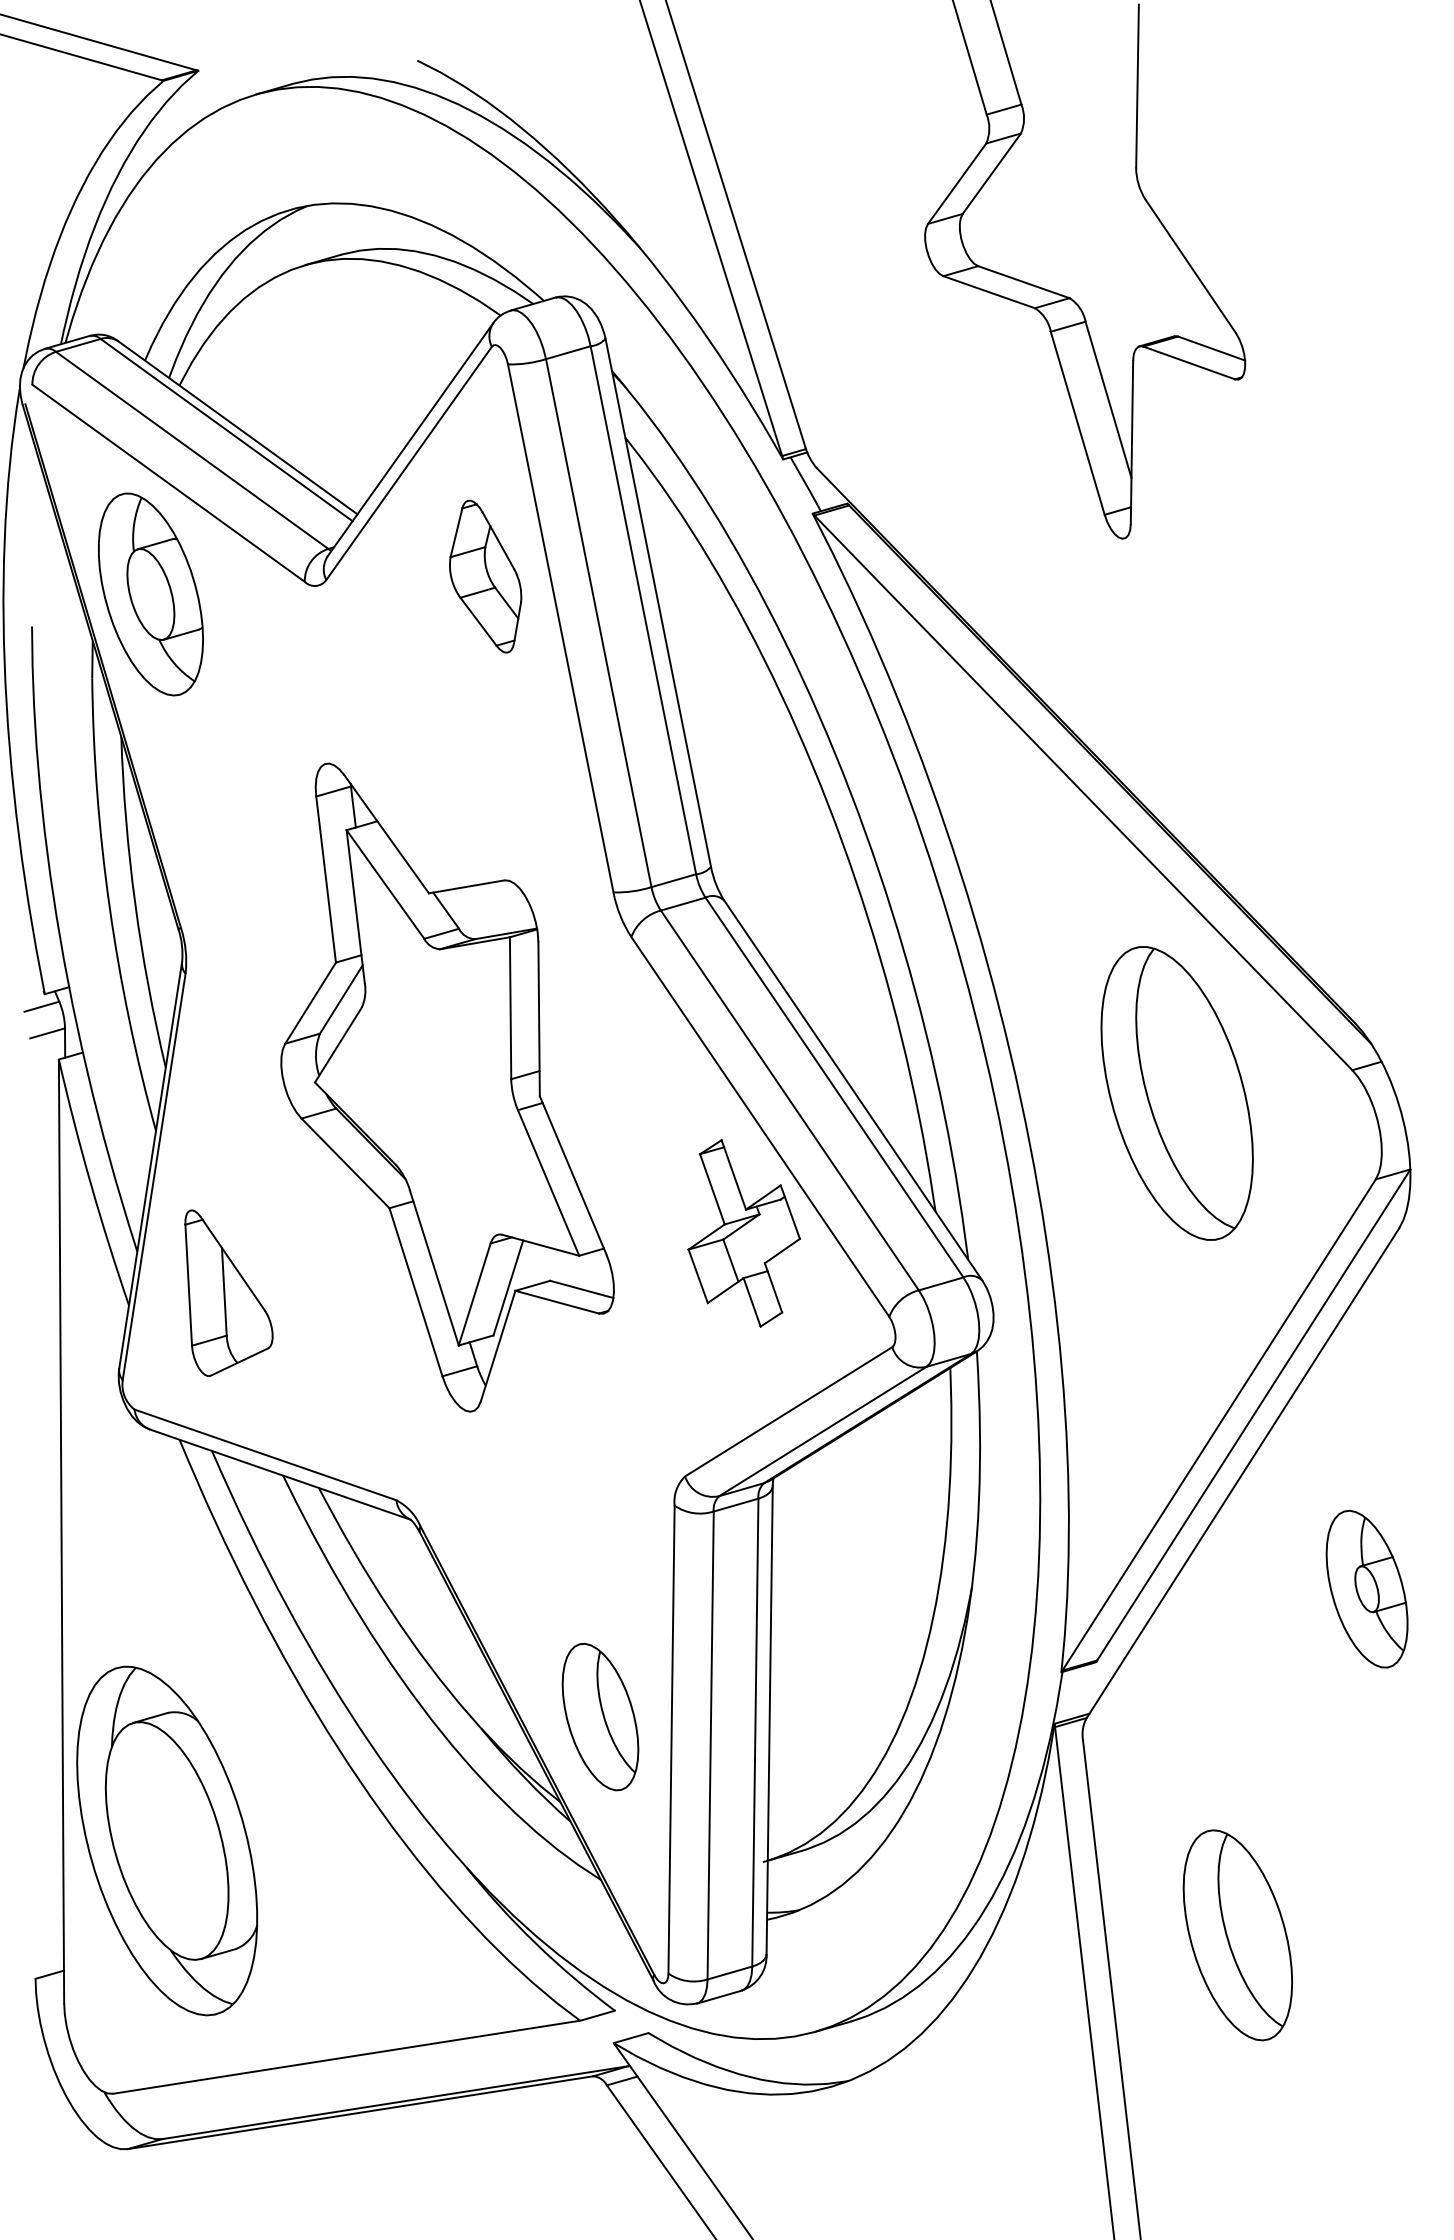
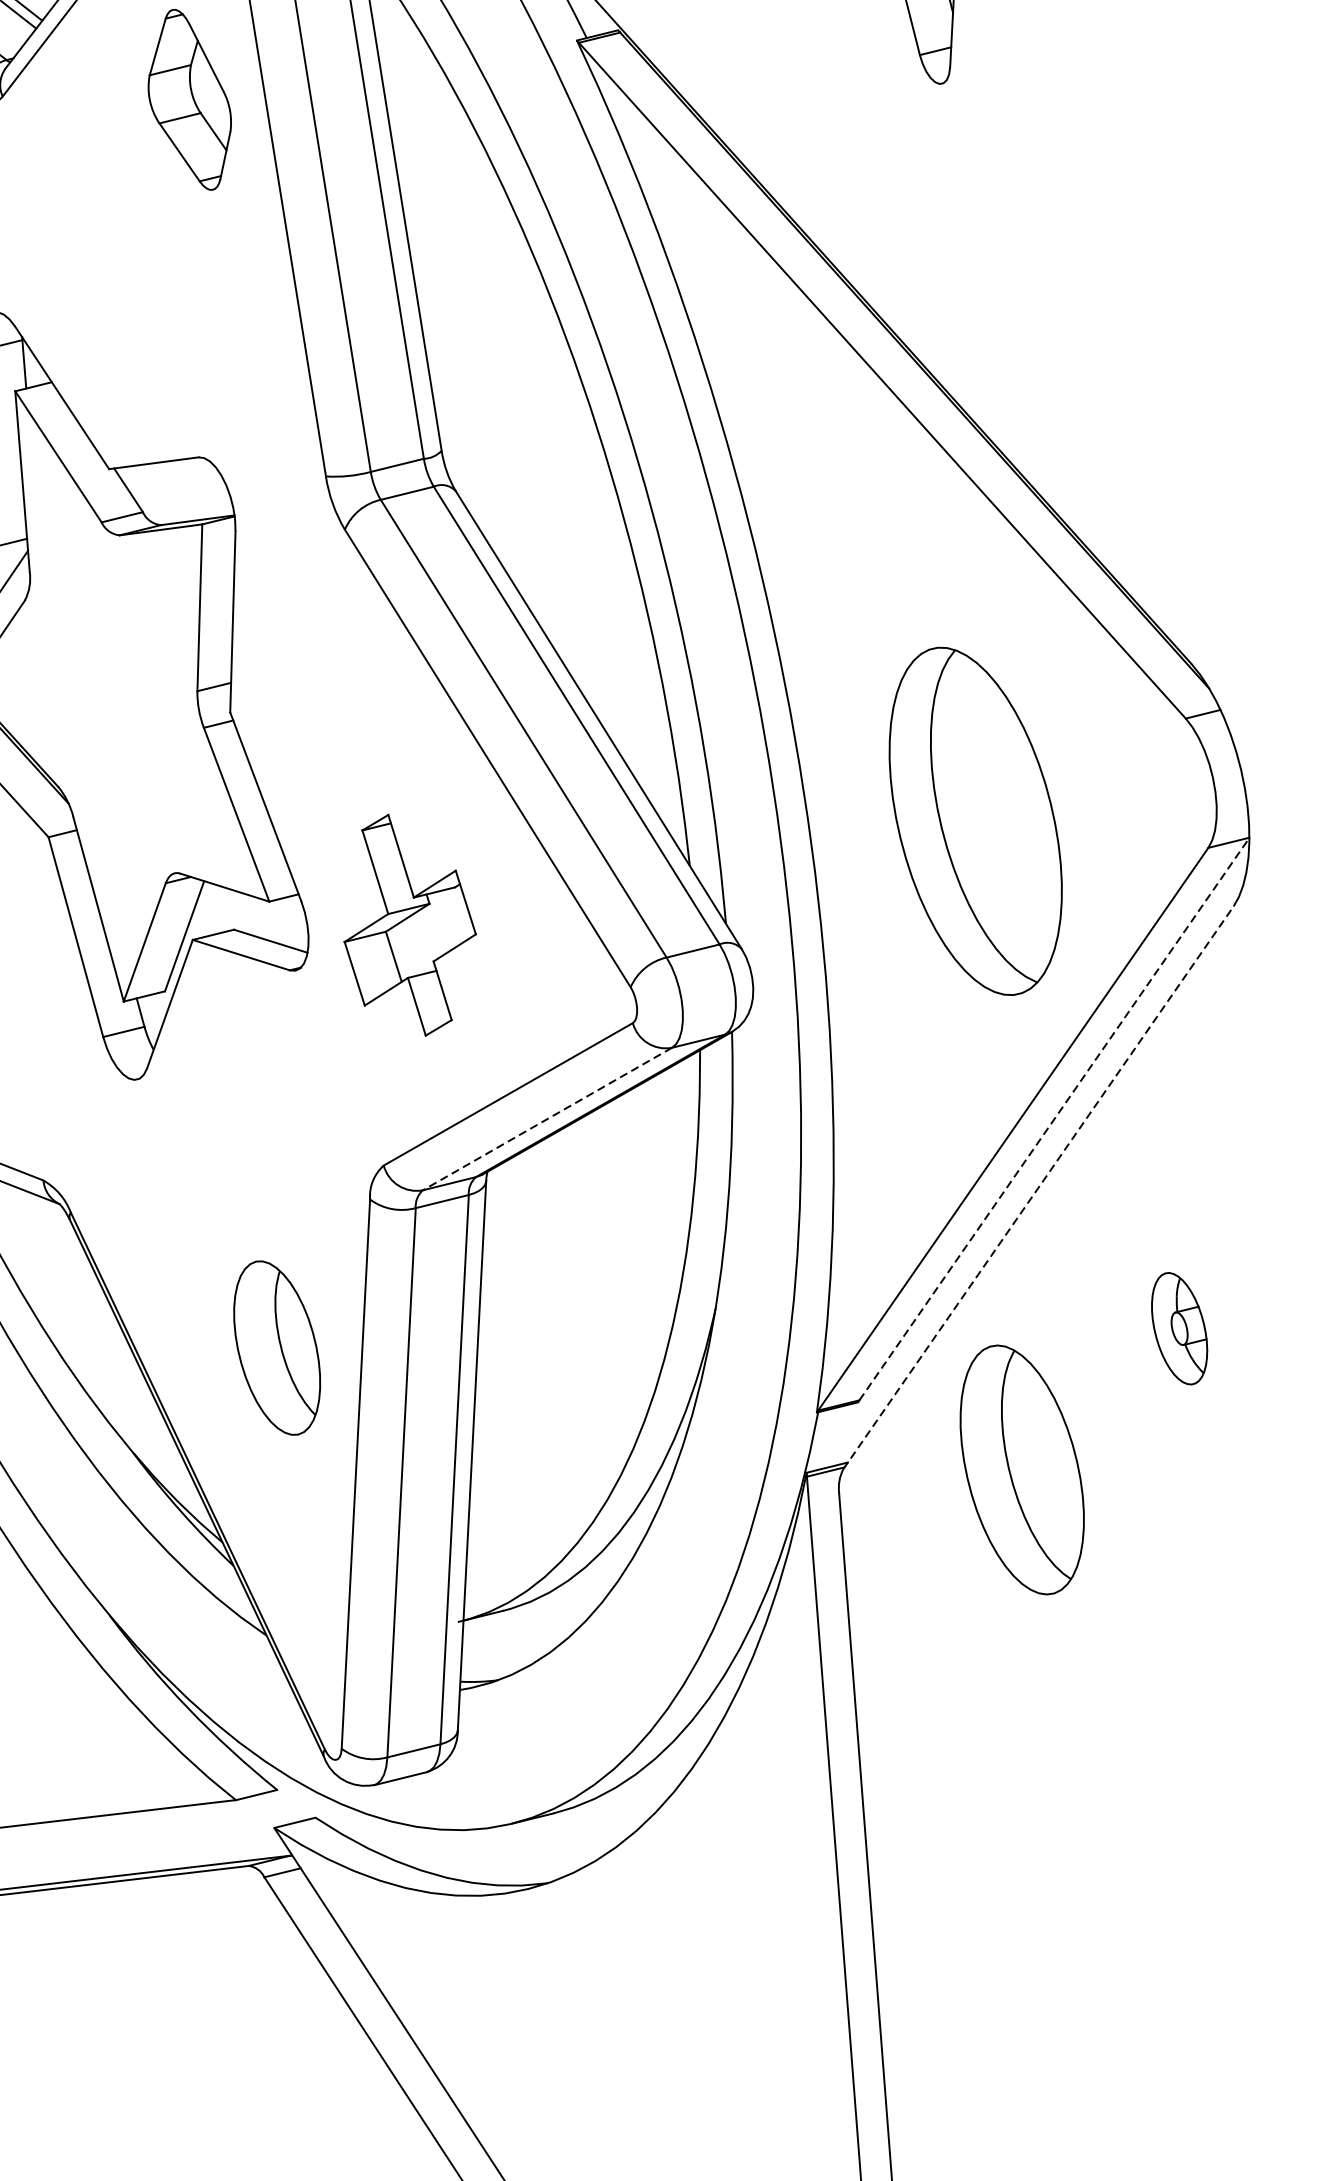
part: (1176, 1093) -> (974, 821), moved
part: (743, 1233) -> (409, 925), moved
line: (1254, 1414) -> (1055, 1118), solid -> dashed
line: (822, 1431) -> (547, 1118), solid -> dashed
line: (1242, 1473) -> (1038, 1187), solid -> dashed
part: (1366, 1588) -> (1178, 1327), size x0.6
part: (600, 1717) -> (277, 1348), moved
part: (1237, 1935) -> (1021, 1470), moved

